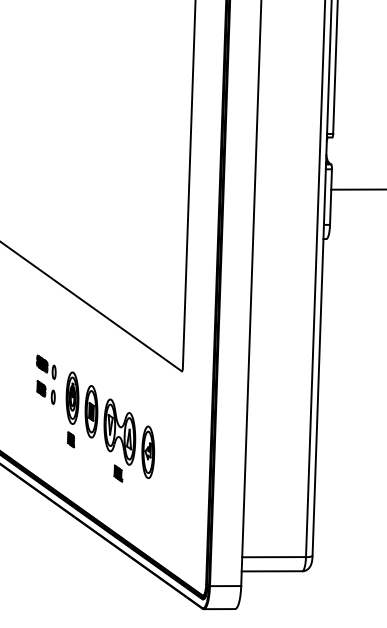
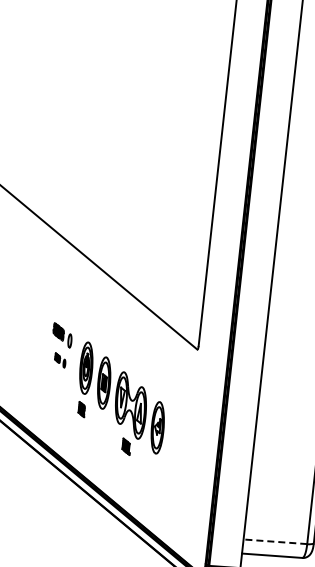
part: (45, 392) -> (59, 360), size x0.6
line: (274, 557) -> (275, 542), solid -> dashed

